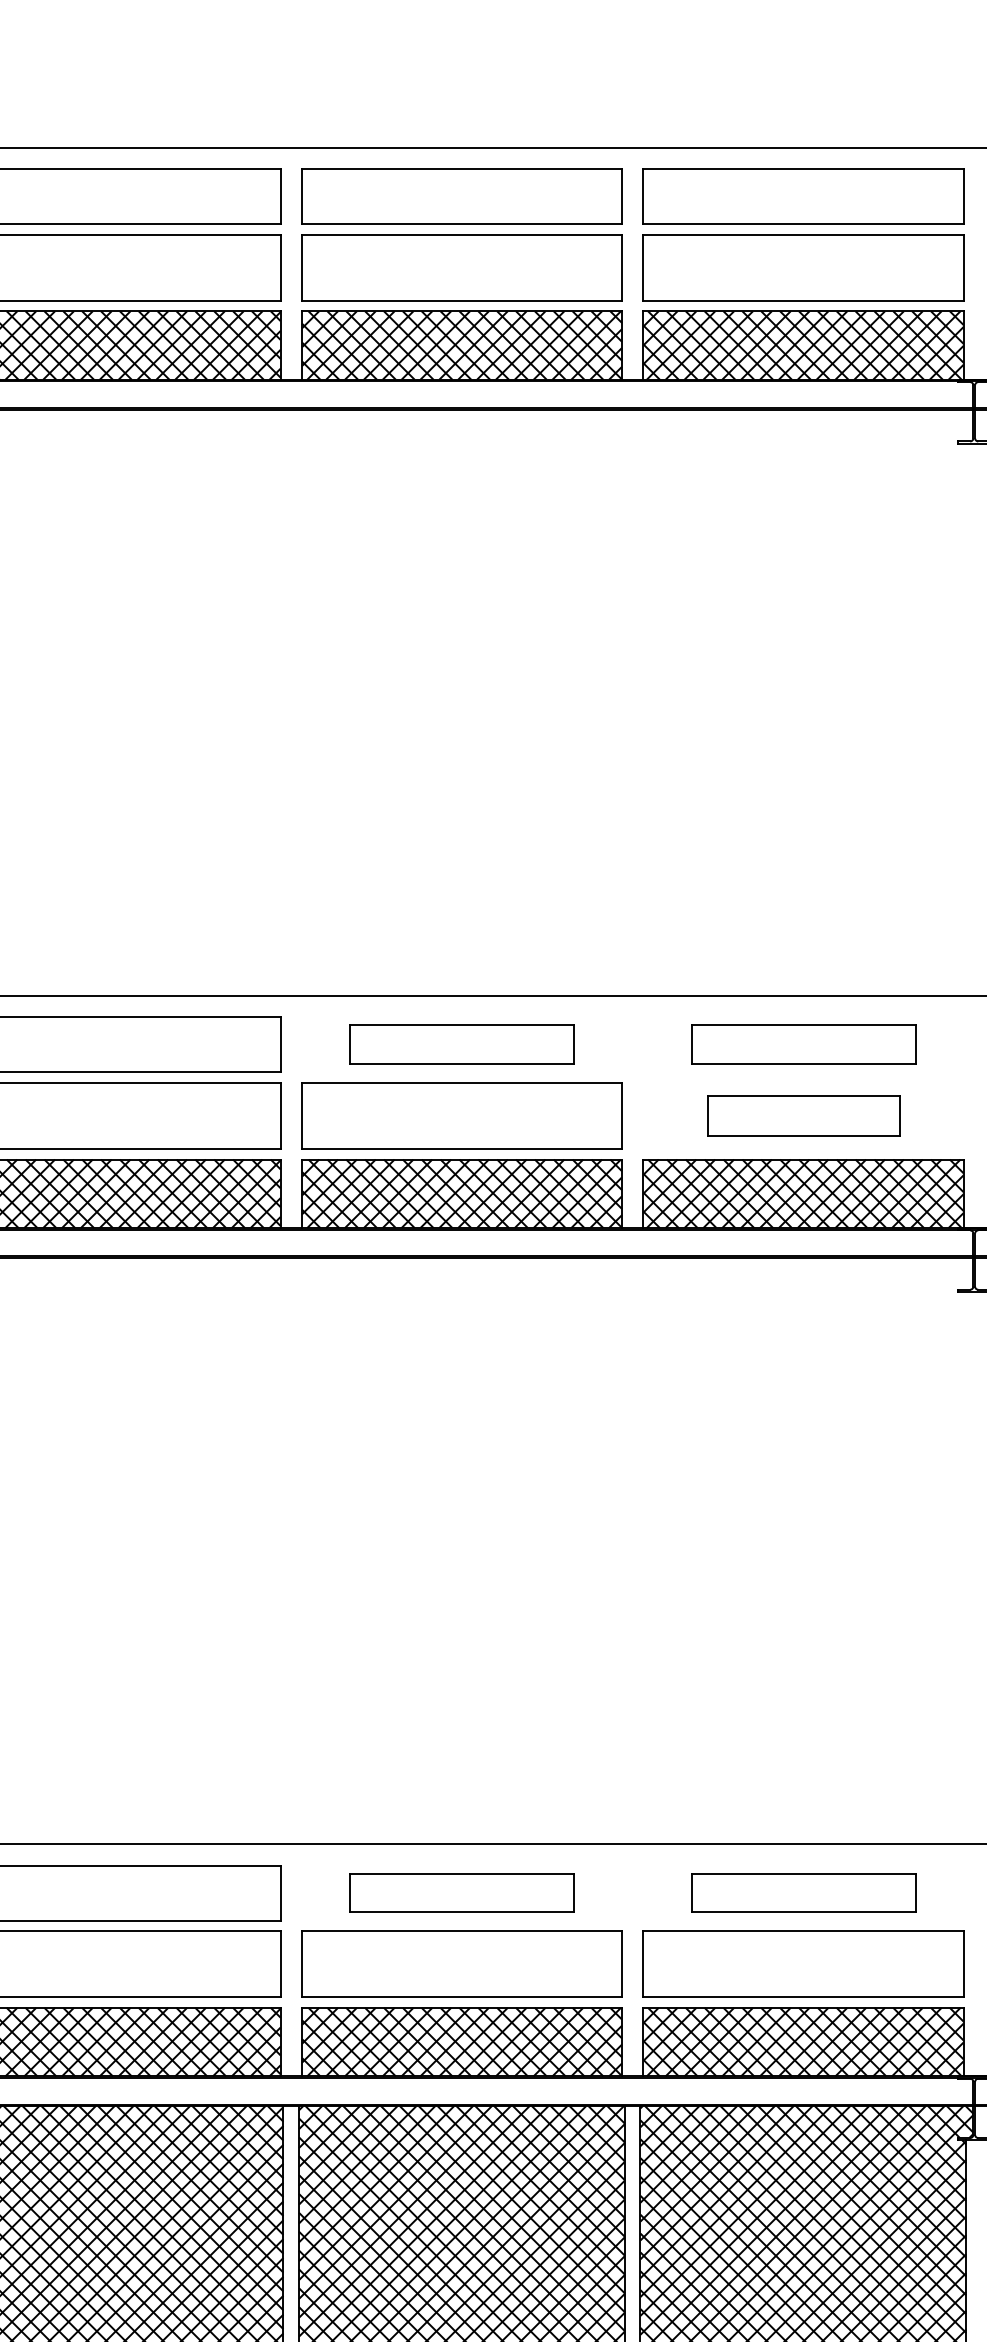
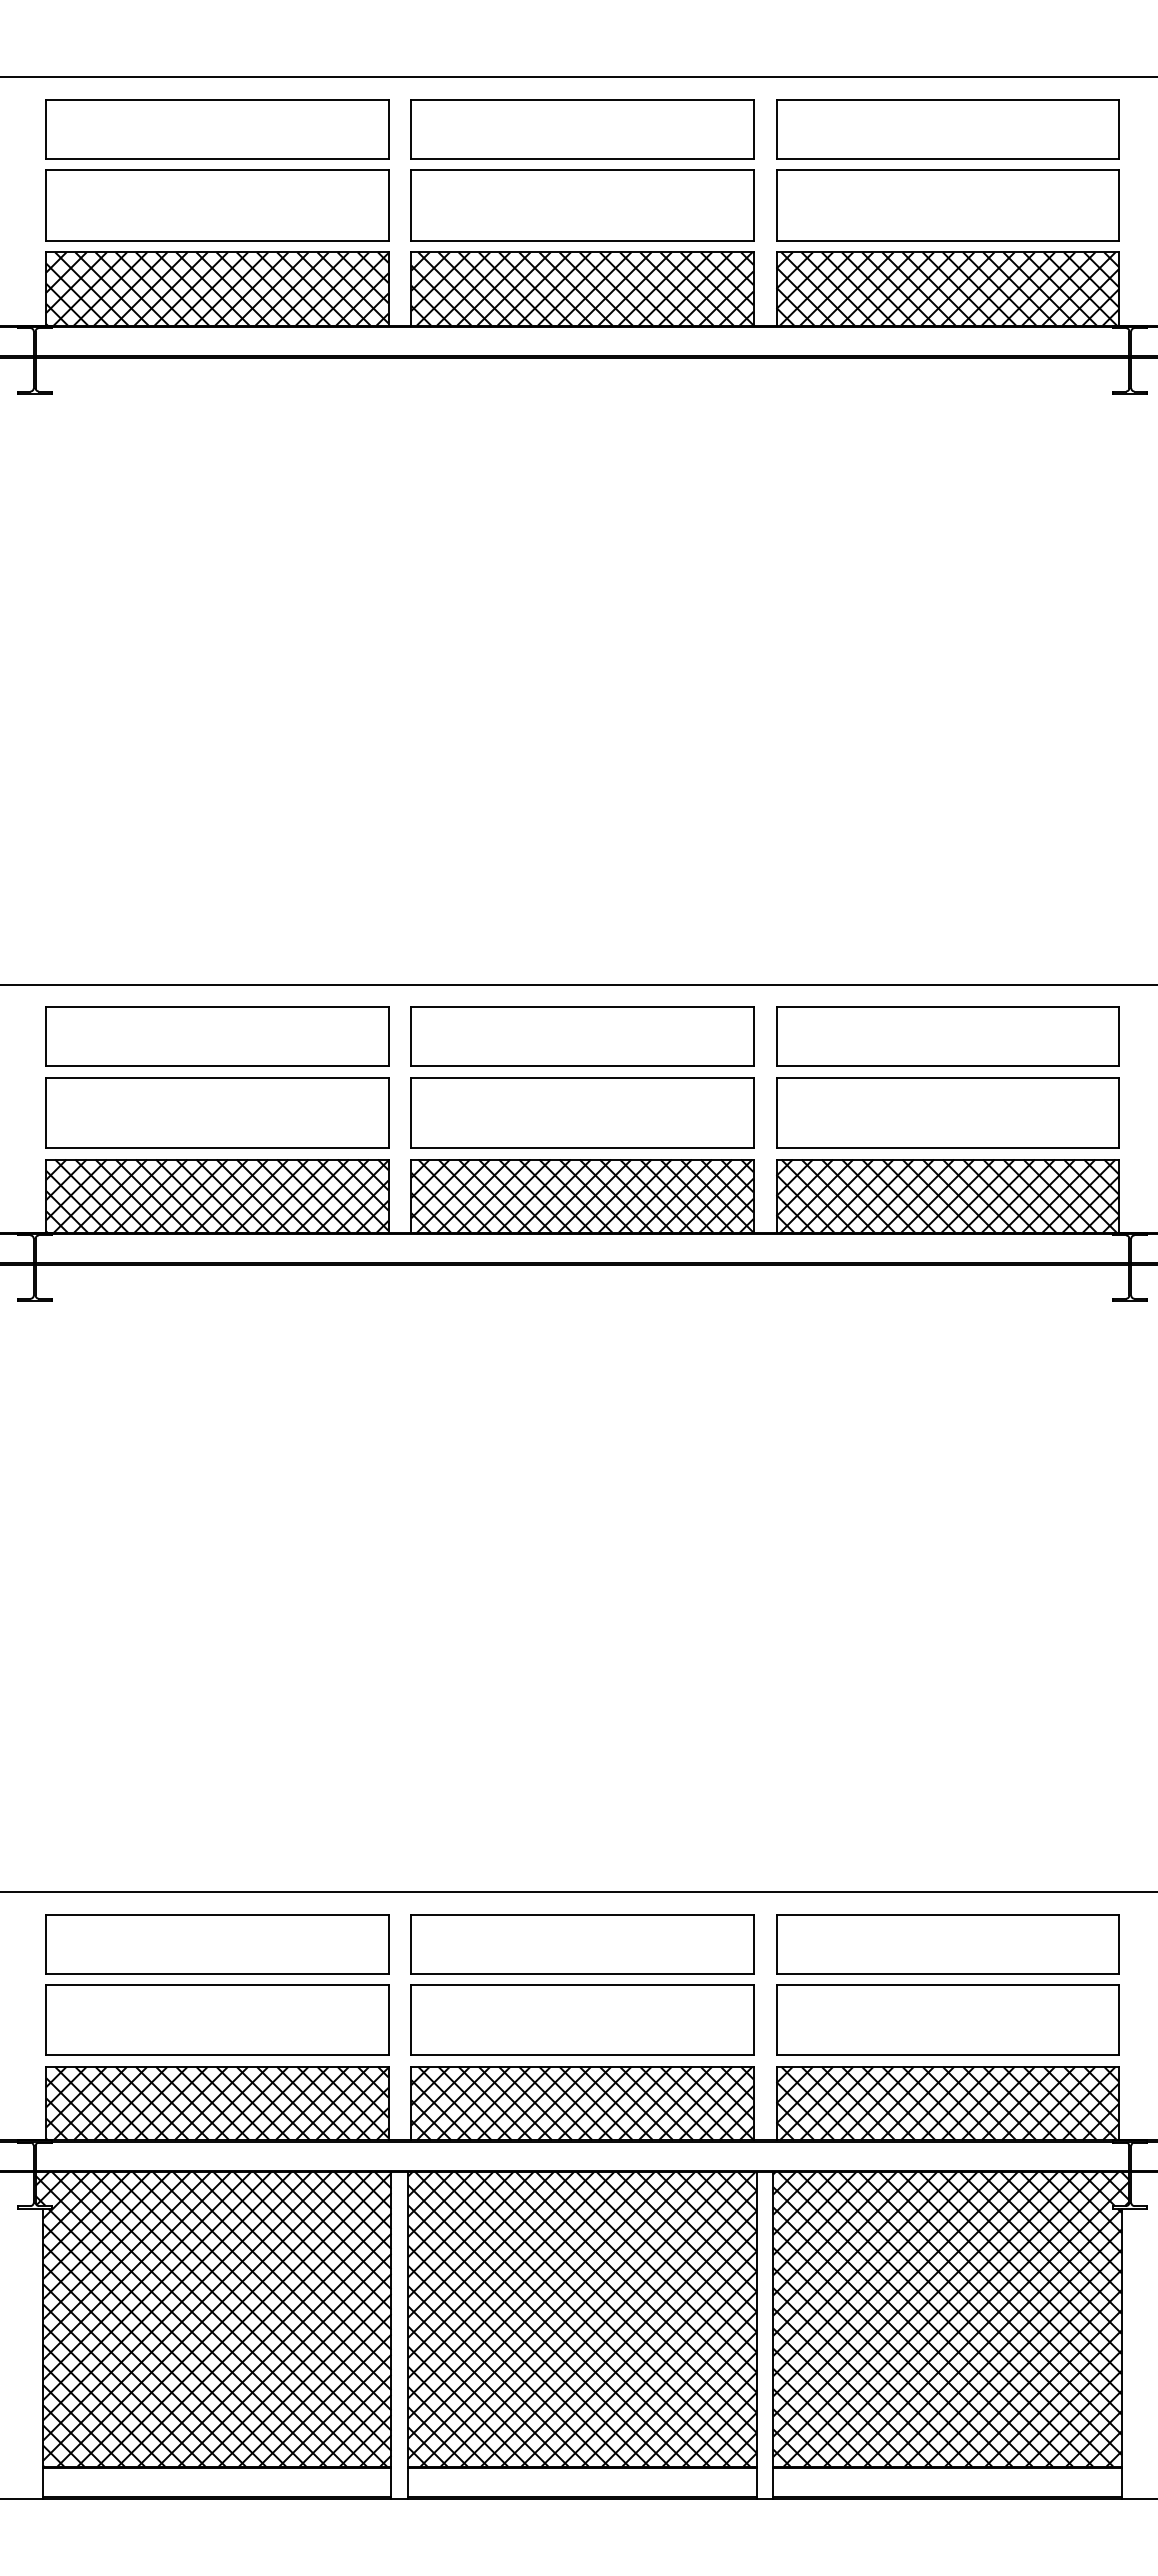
part: (462, 1044) -> (582, 1036), size x1.43
part: (803, 1044) -> (947, 1036), size x1.43
part: (803, 1115) -> (947, 1112), size x1.67
part: (462, 1893) -> (582, 1944), size x1.43
part: (803, 1893) -> (947, 1944), size x1.43

